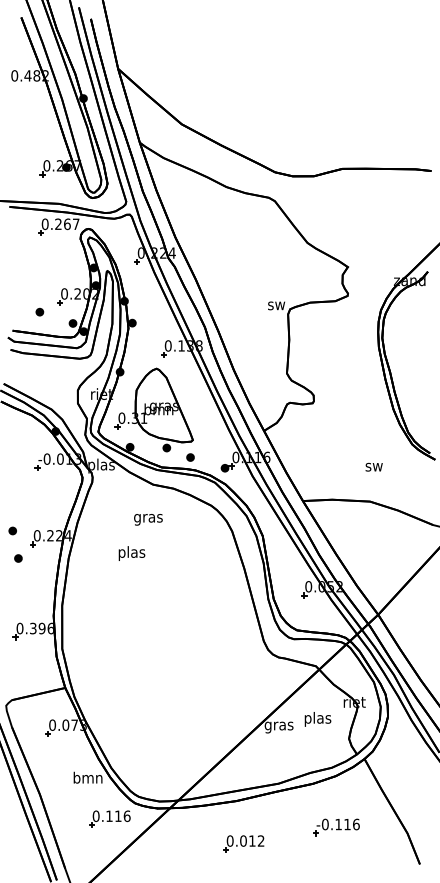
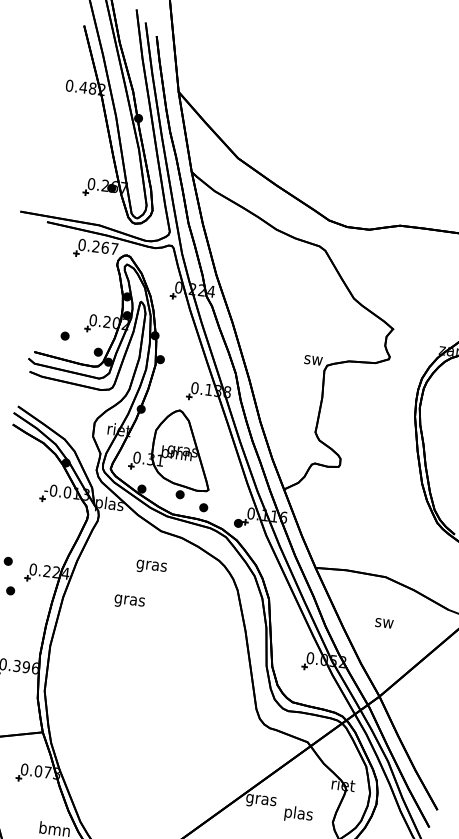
text: (373, 466) -> (383, 622), moved
text: (131, 553) -> (129, 600), plas -> gras
text: (317, 719) -> (298, 814), moved

